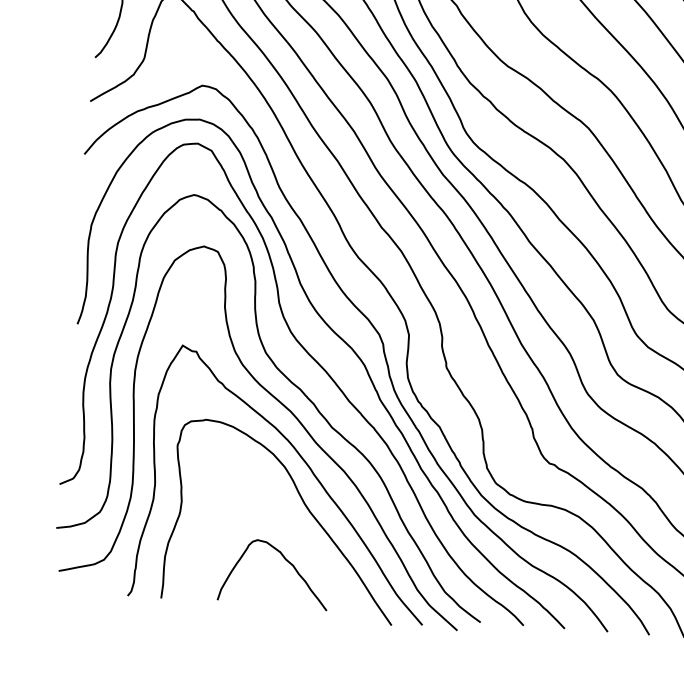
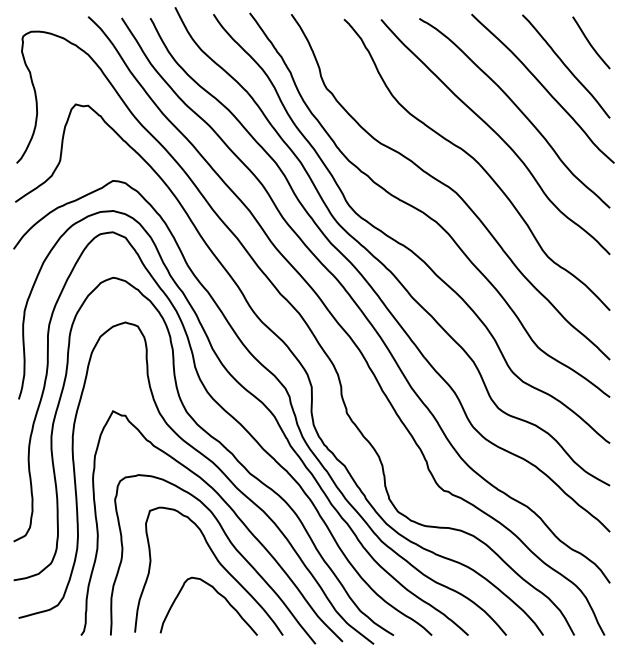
curve: (288, 526) -> (218, 563), added

